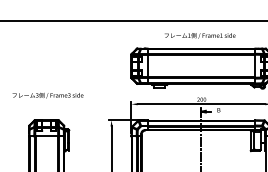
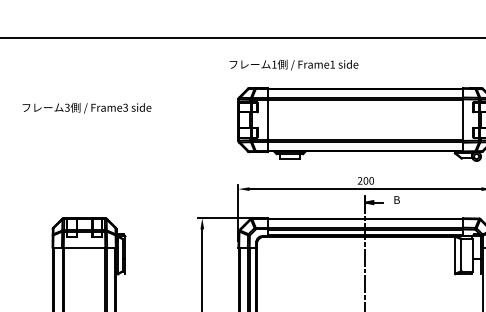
text: (200, 35) -> (294, 64), moved
text: (47, 95) -> (86, 107), moved

